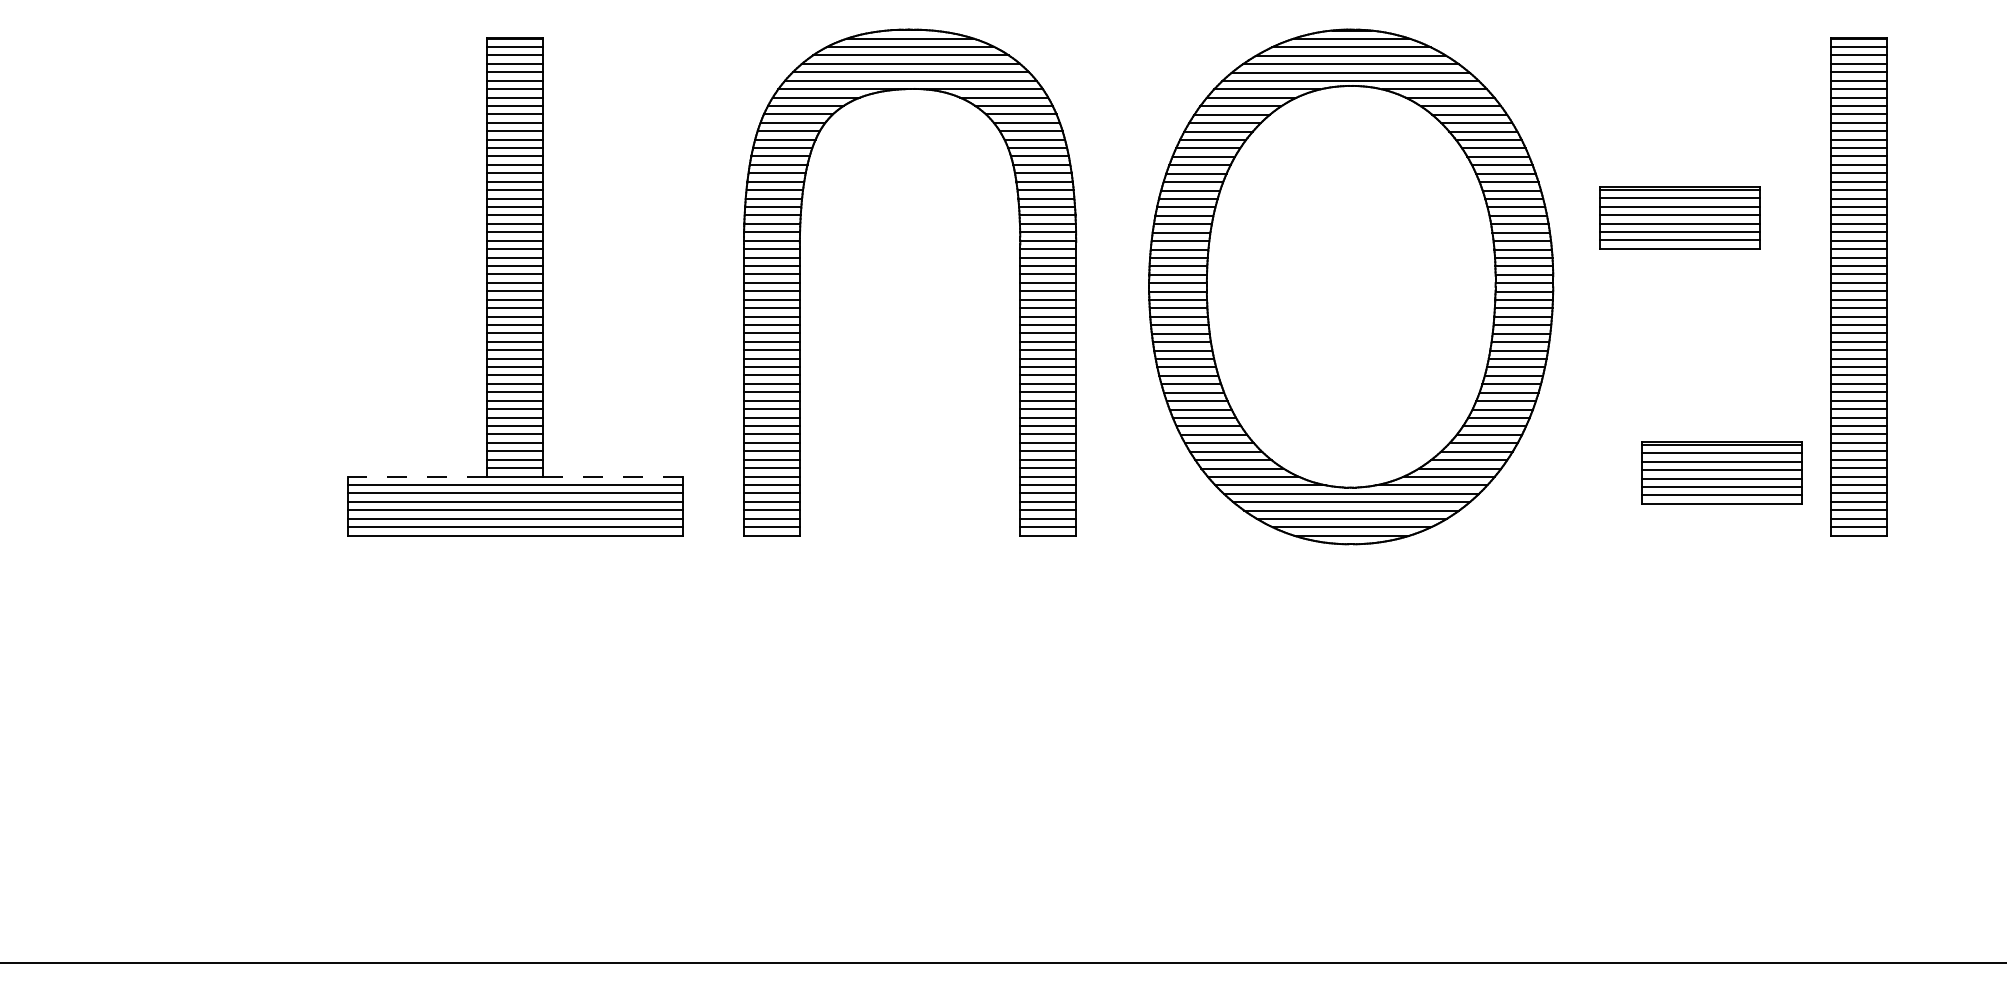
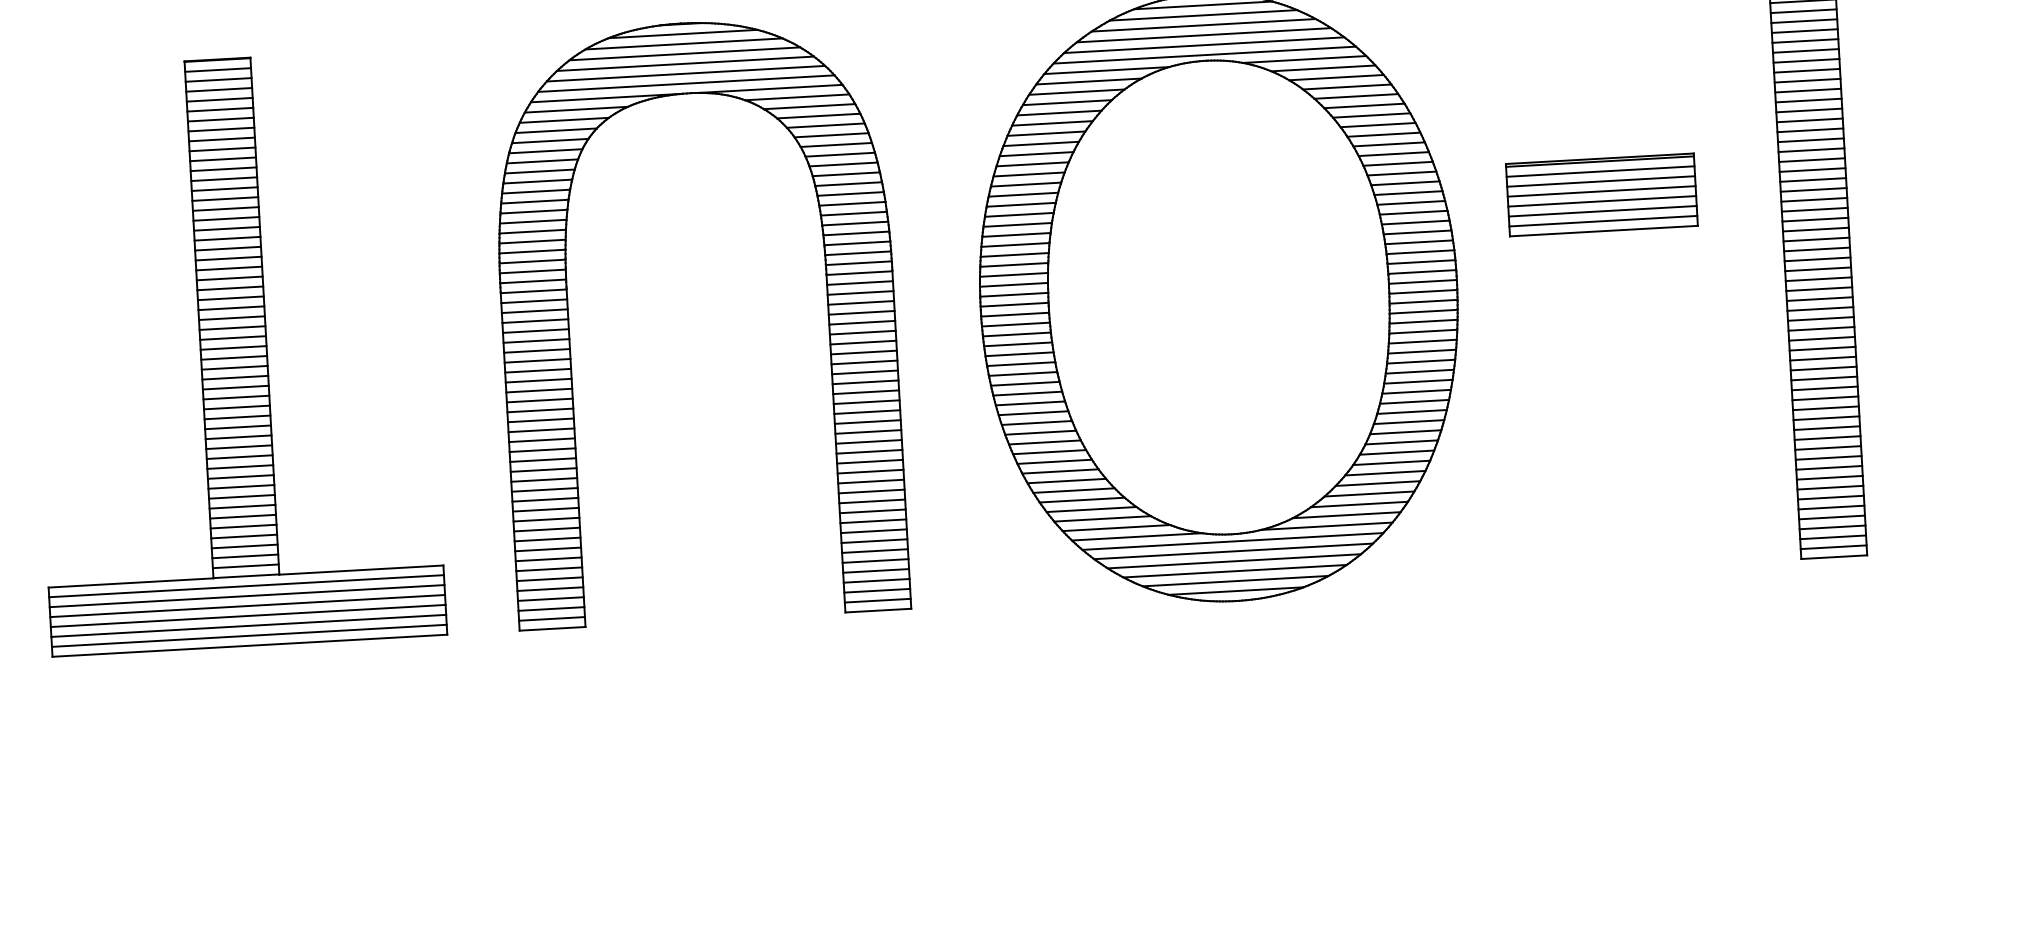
part: (1721, 472) -> (1667, 492), removed
line: (417, 476) -> (131, 582), dashed -> solid
line: (612, 476) -> (360, 569), dashed -> solid

